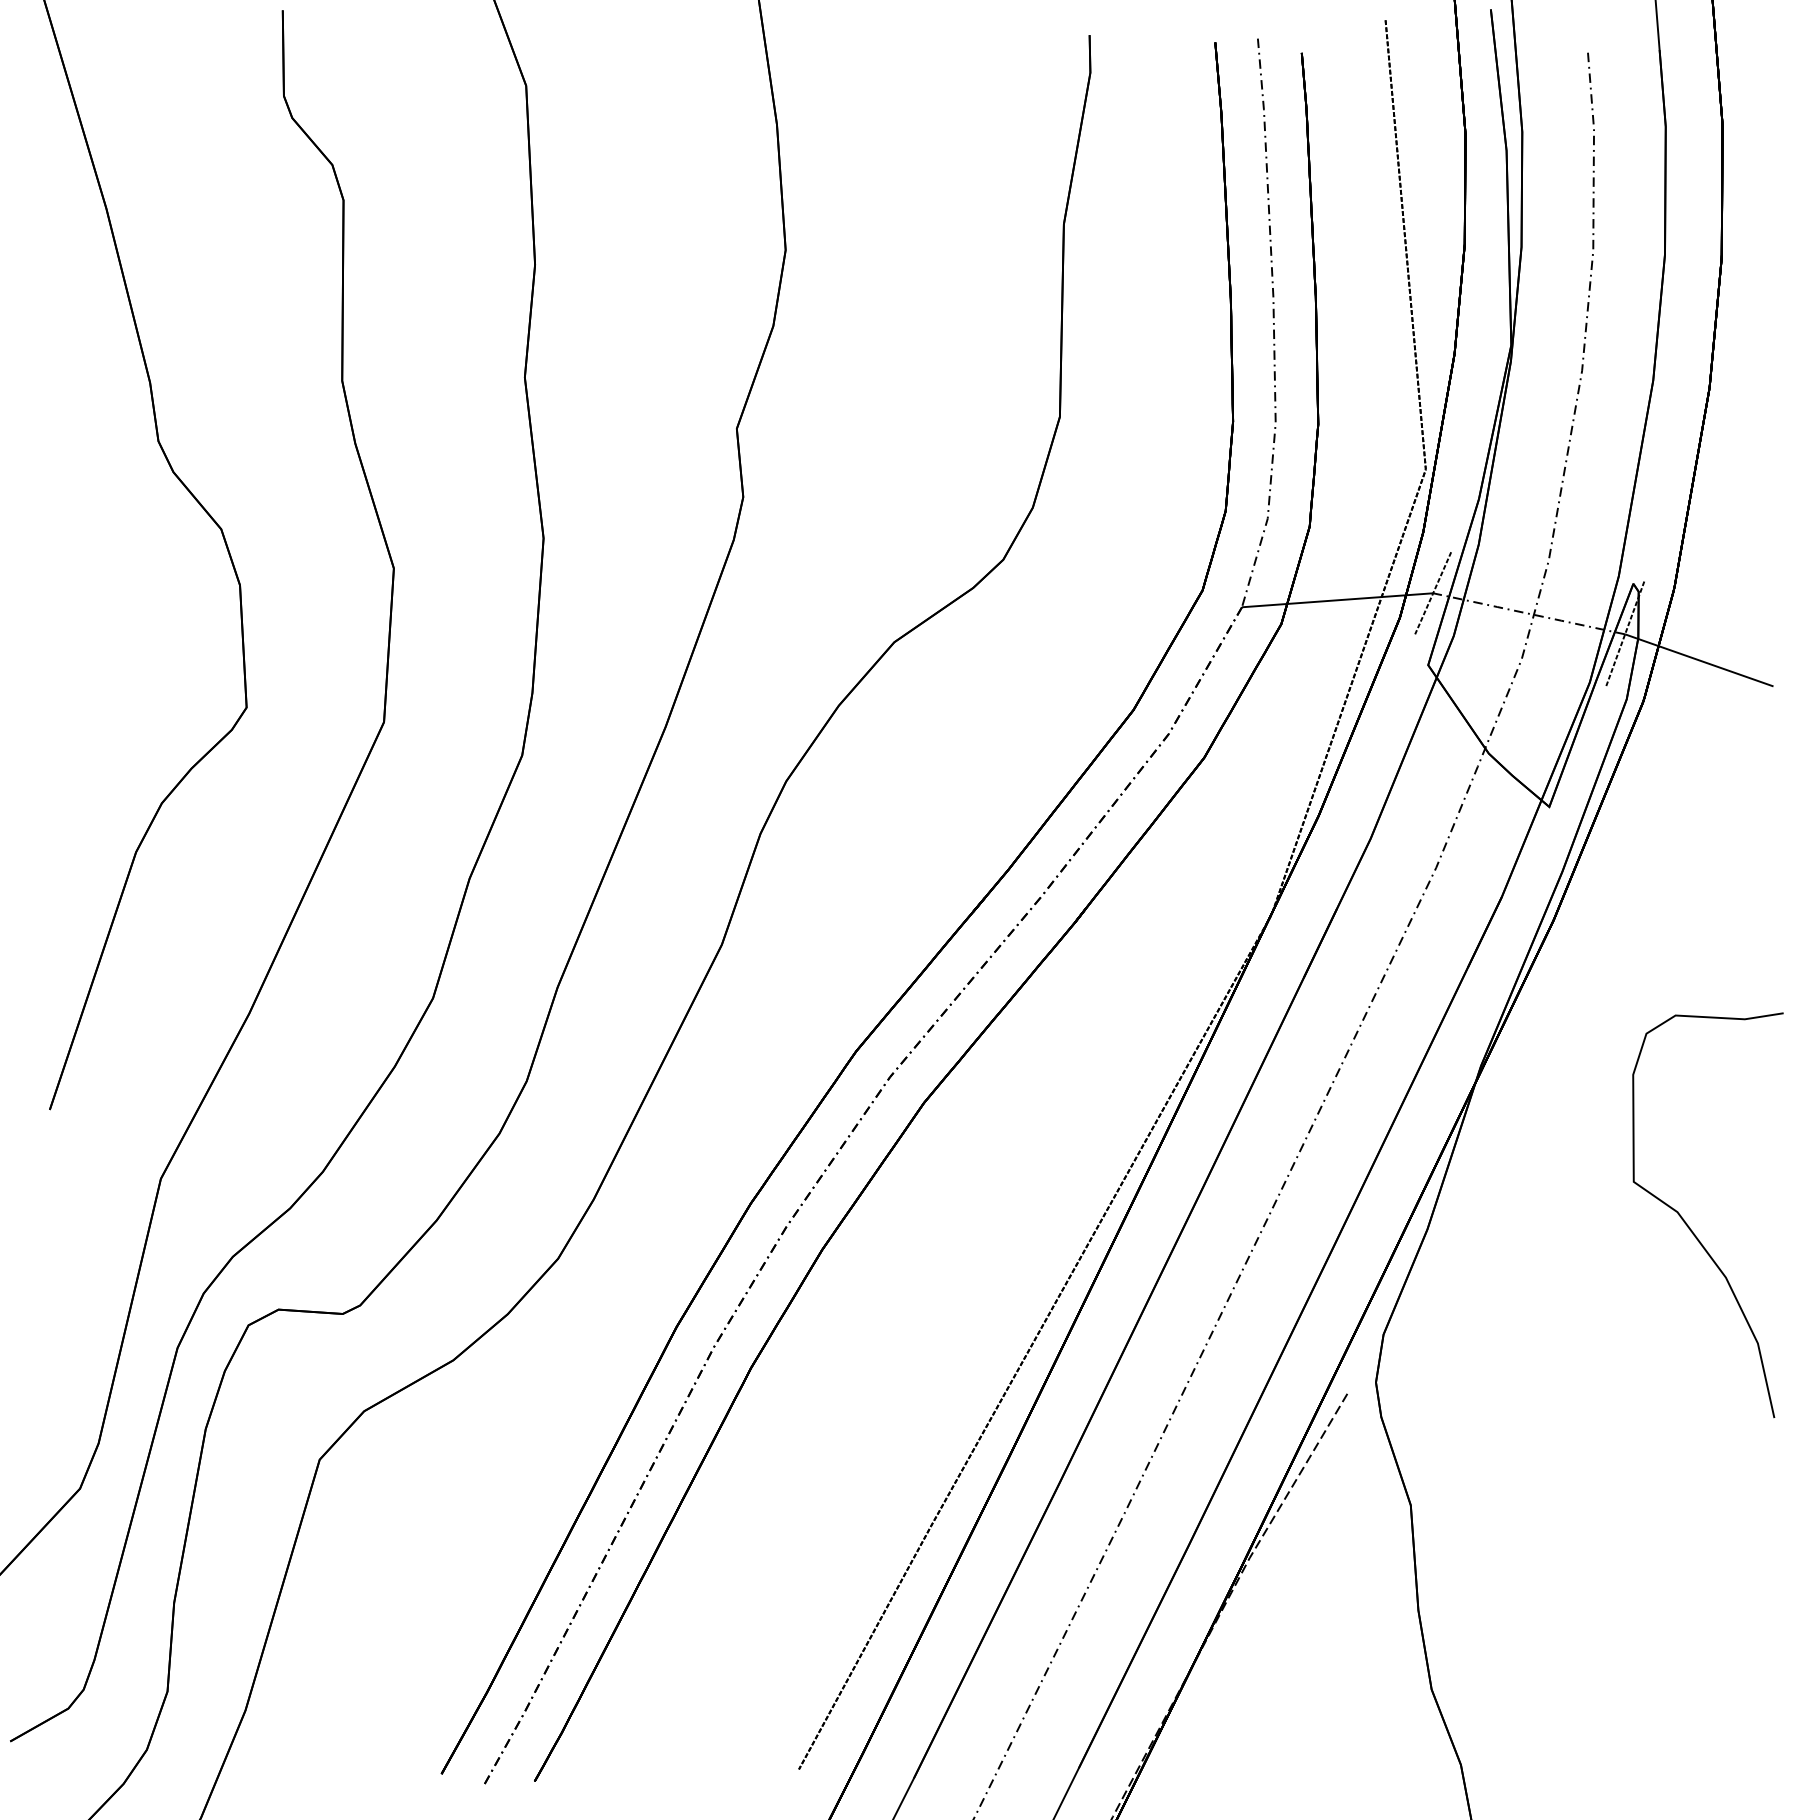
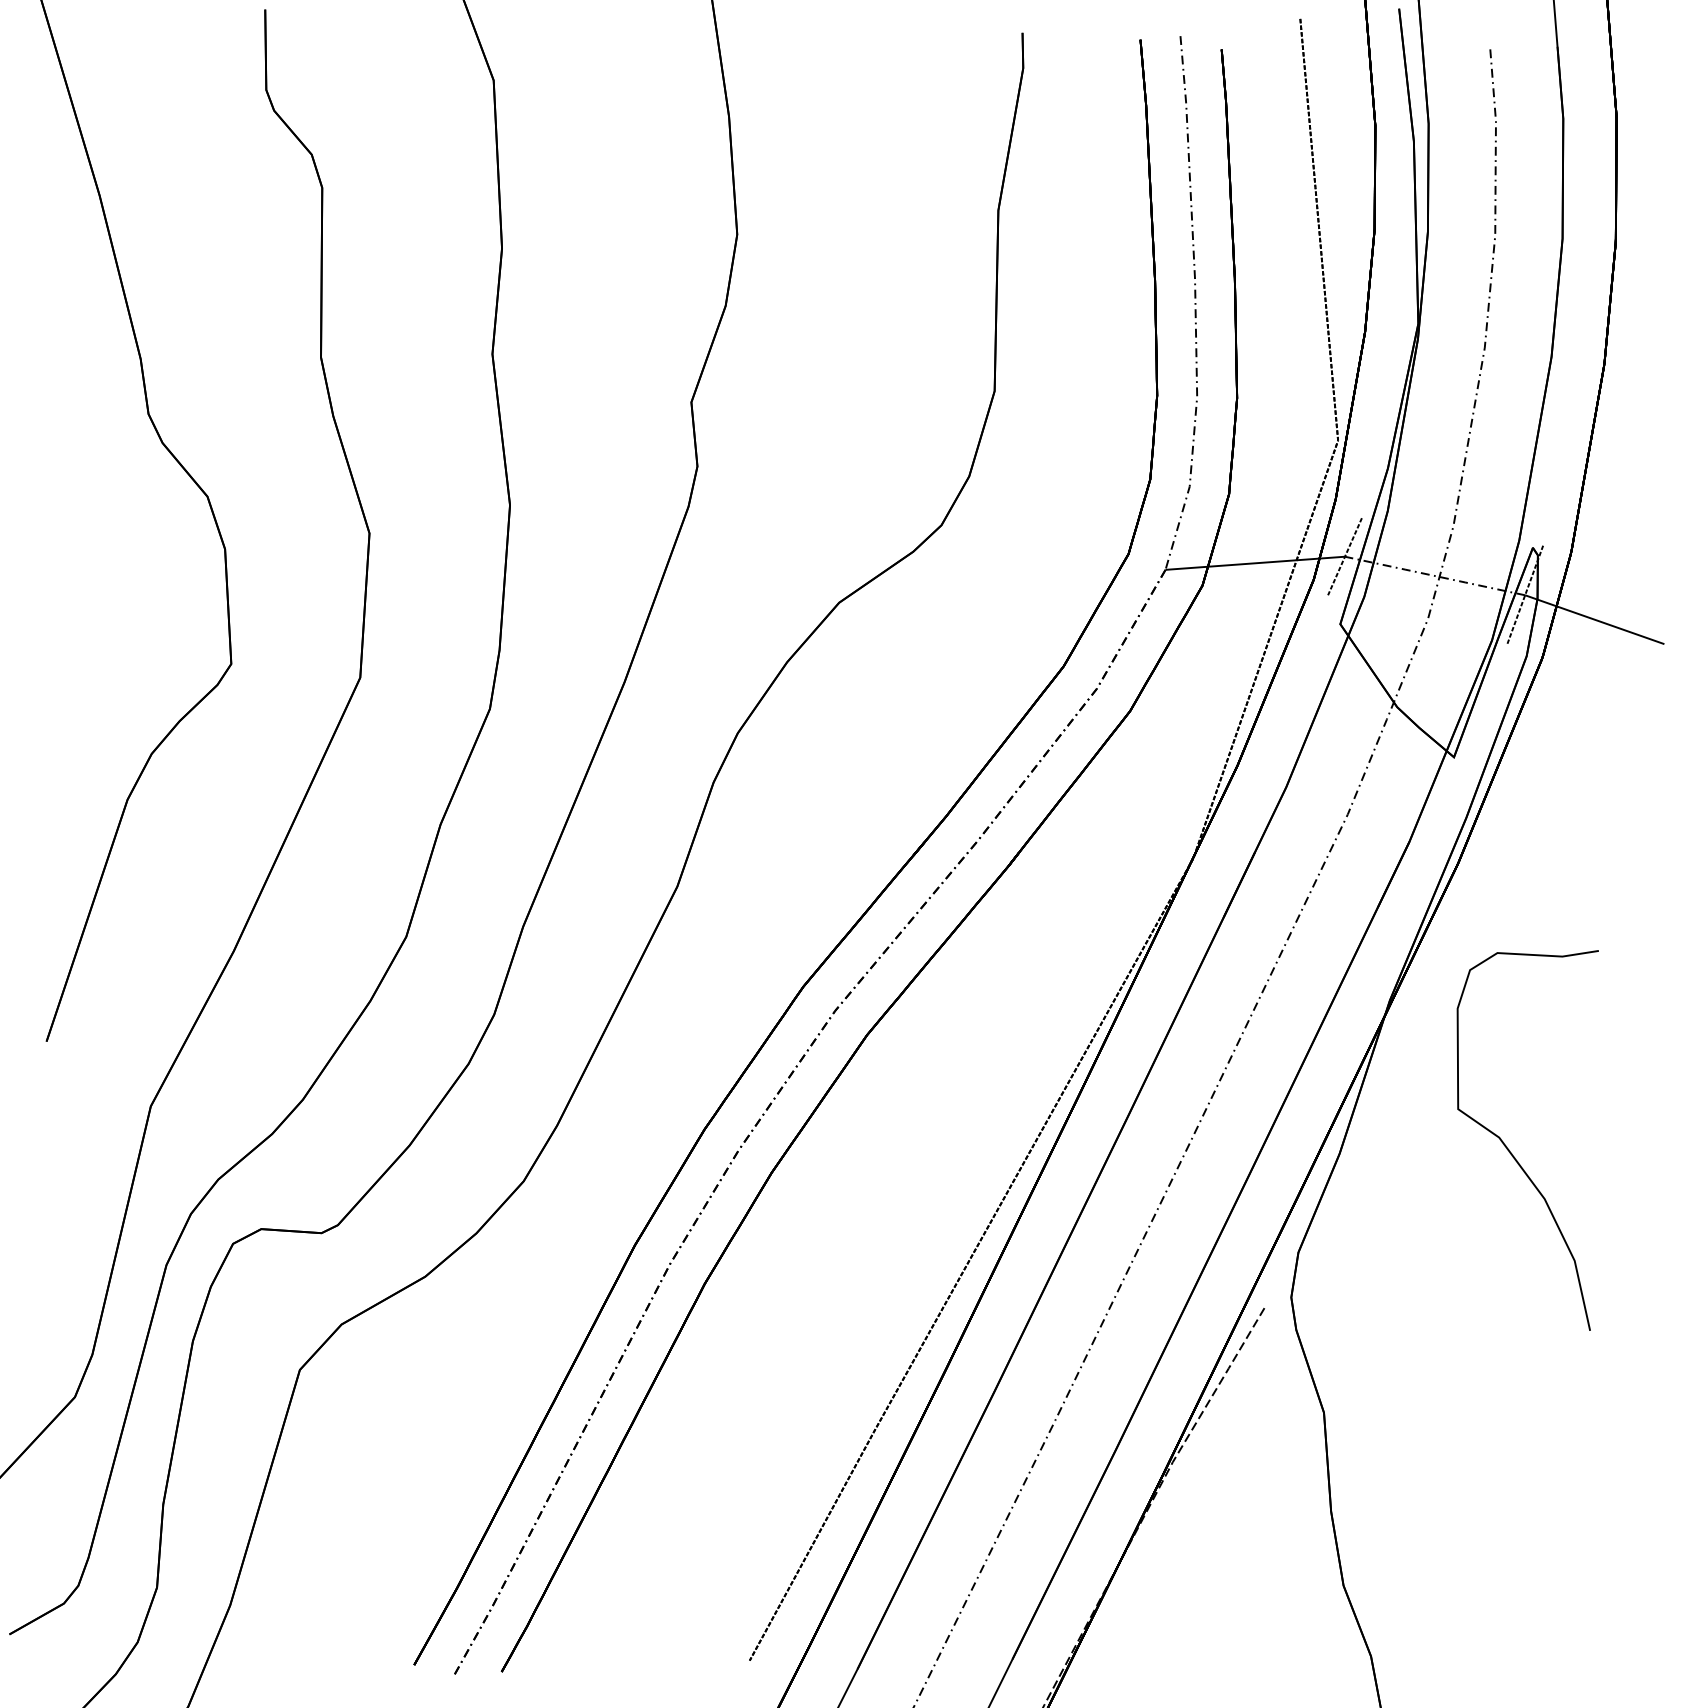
curve: (1690, 1227) -> (1511, 1152), moved

